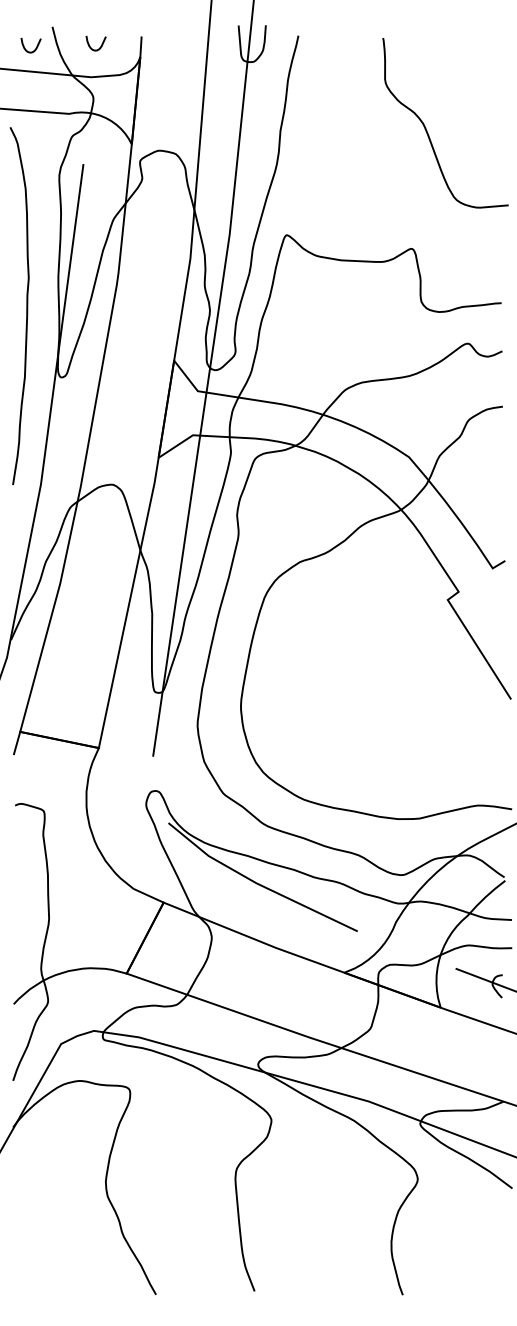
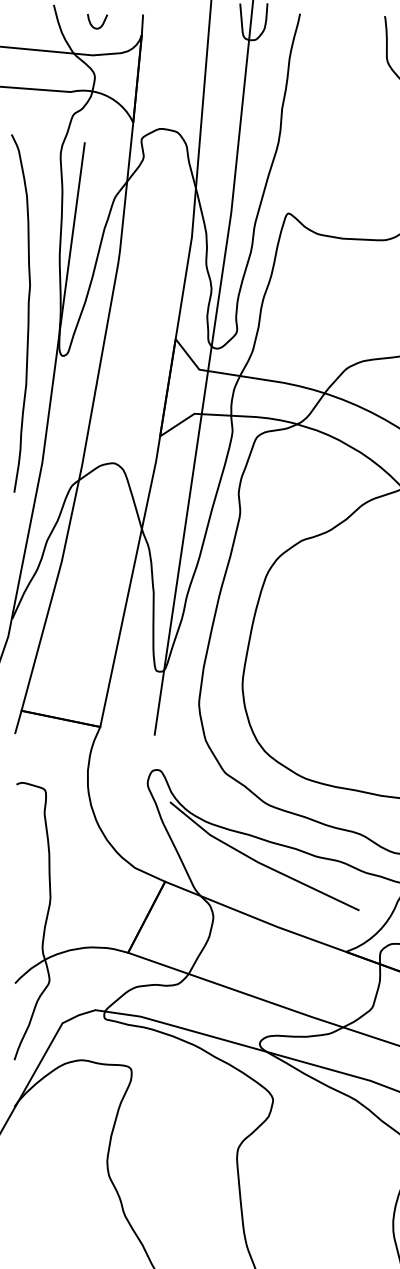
curve: (25, 47) -> (26, 25), removed
curve: (26, 305) -> (27, 312), moved

